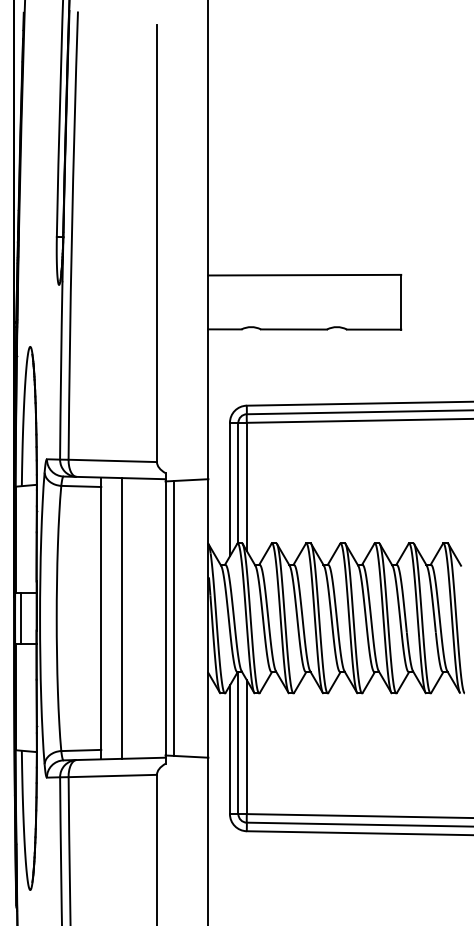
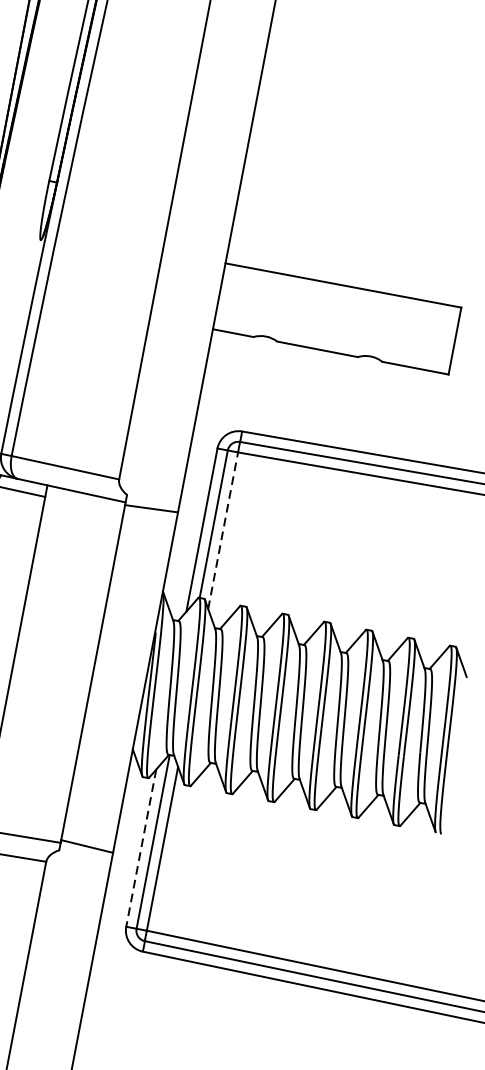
line: (246, 486) -> (222, 530), solid -> dashed
line: (122, 618) -> (40, 662), removed
line: (174, 618) -> (104, 674), removed
line: (229, 750) -> (140, 848), solid -> dashed

